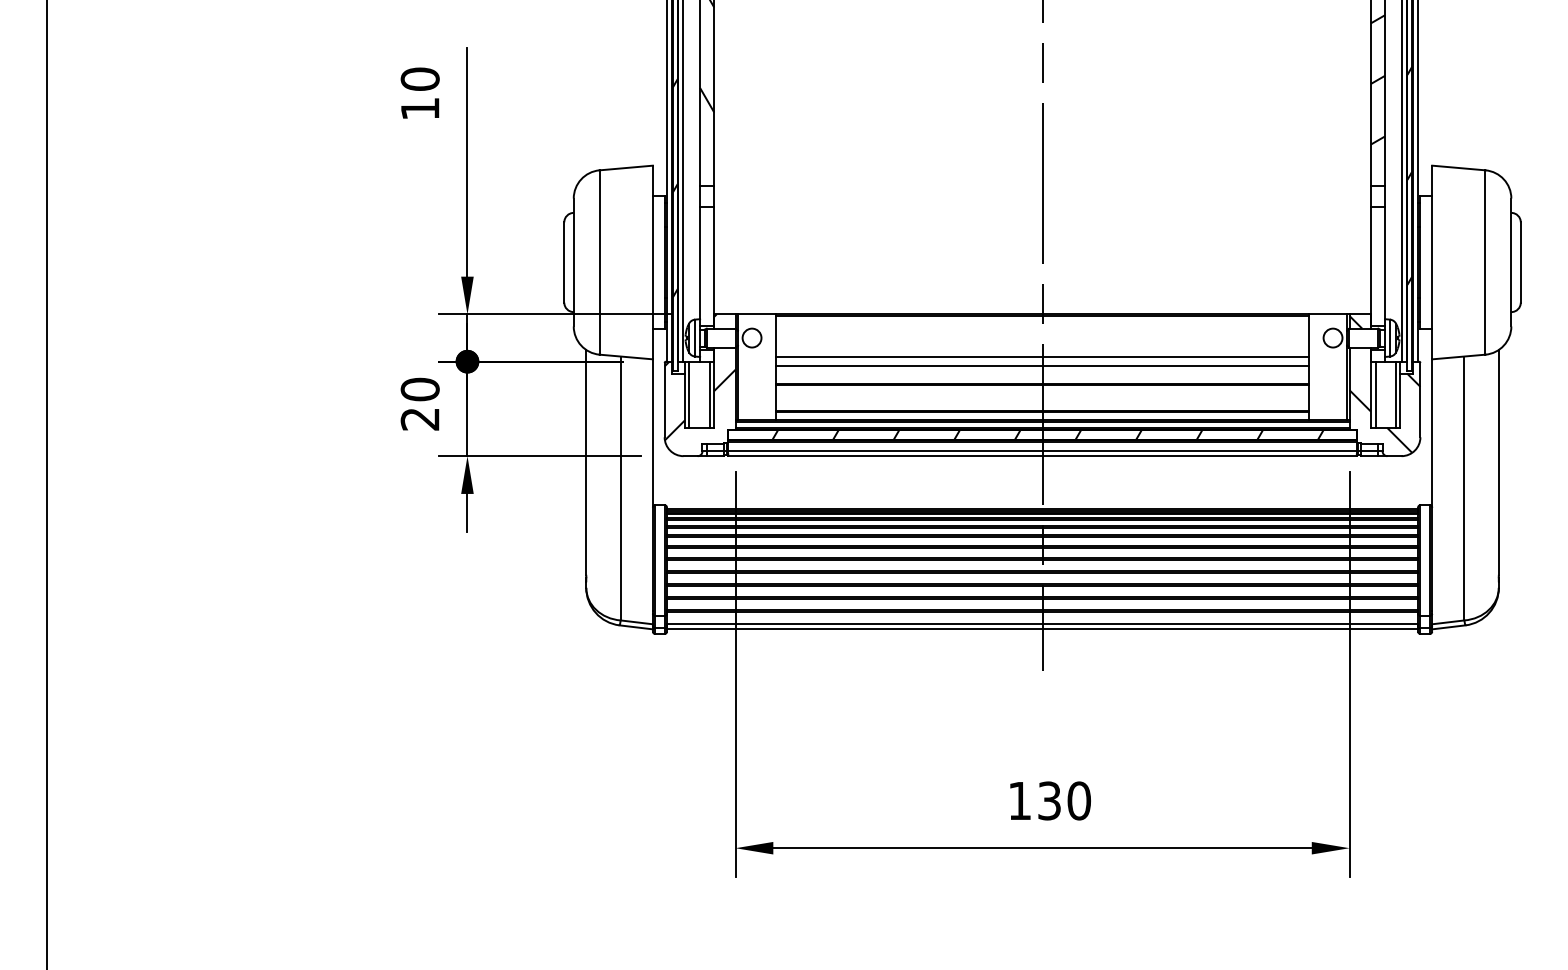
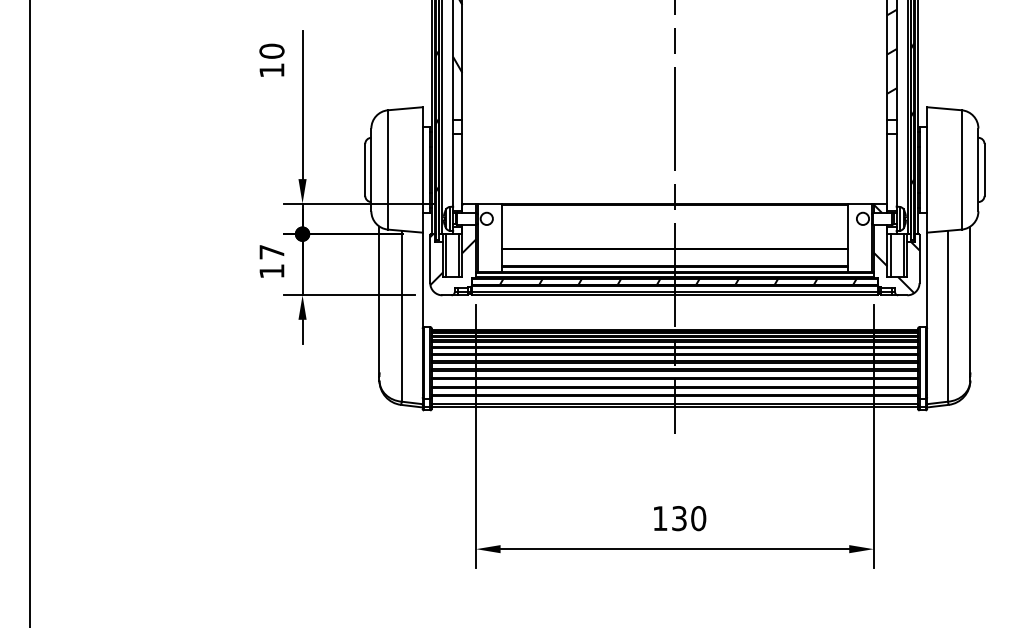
line: (1041, 357) -> (674, 231), removed
line: (1041, 366) -> (674, 237), removed
text: (419, 403) -> (271, 261), 20 -> 17

